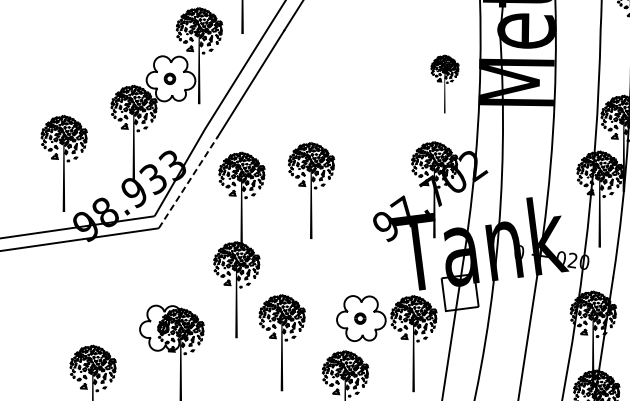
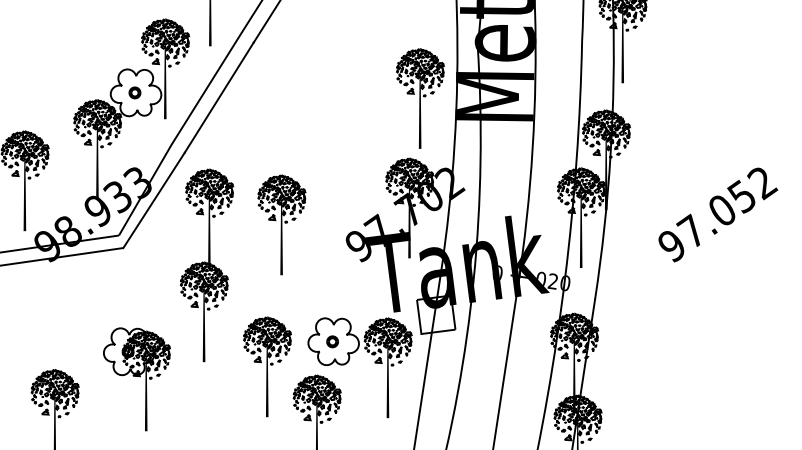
part: (444, 84) -> (420, 98), size x1.67
line: (188, 182) -> (154, 200), dashed -> solid
part: (311, 190) -> (281, 224), moved
part: (282, 342) -> (267, 366), moved

